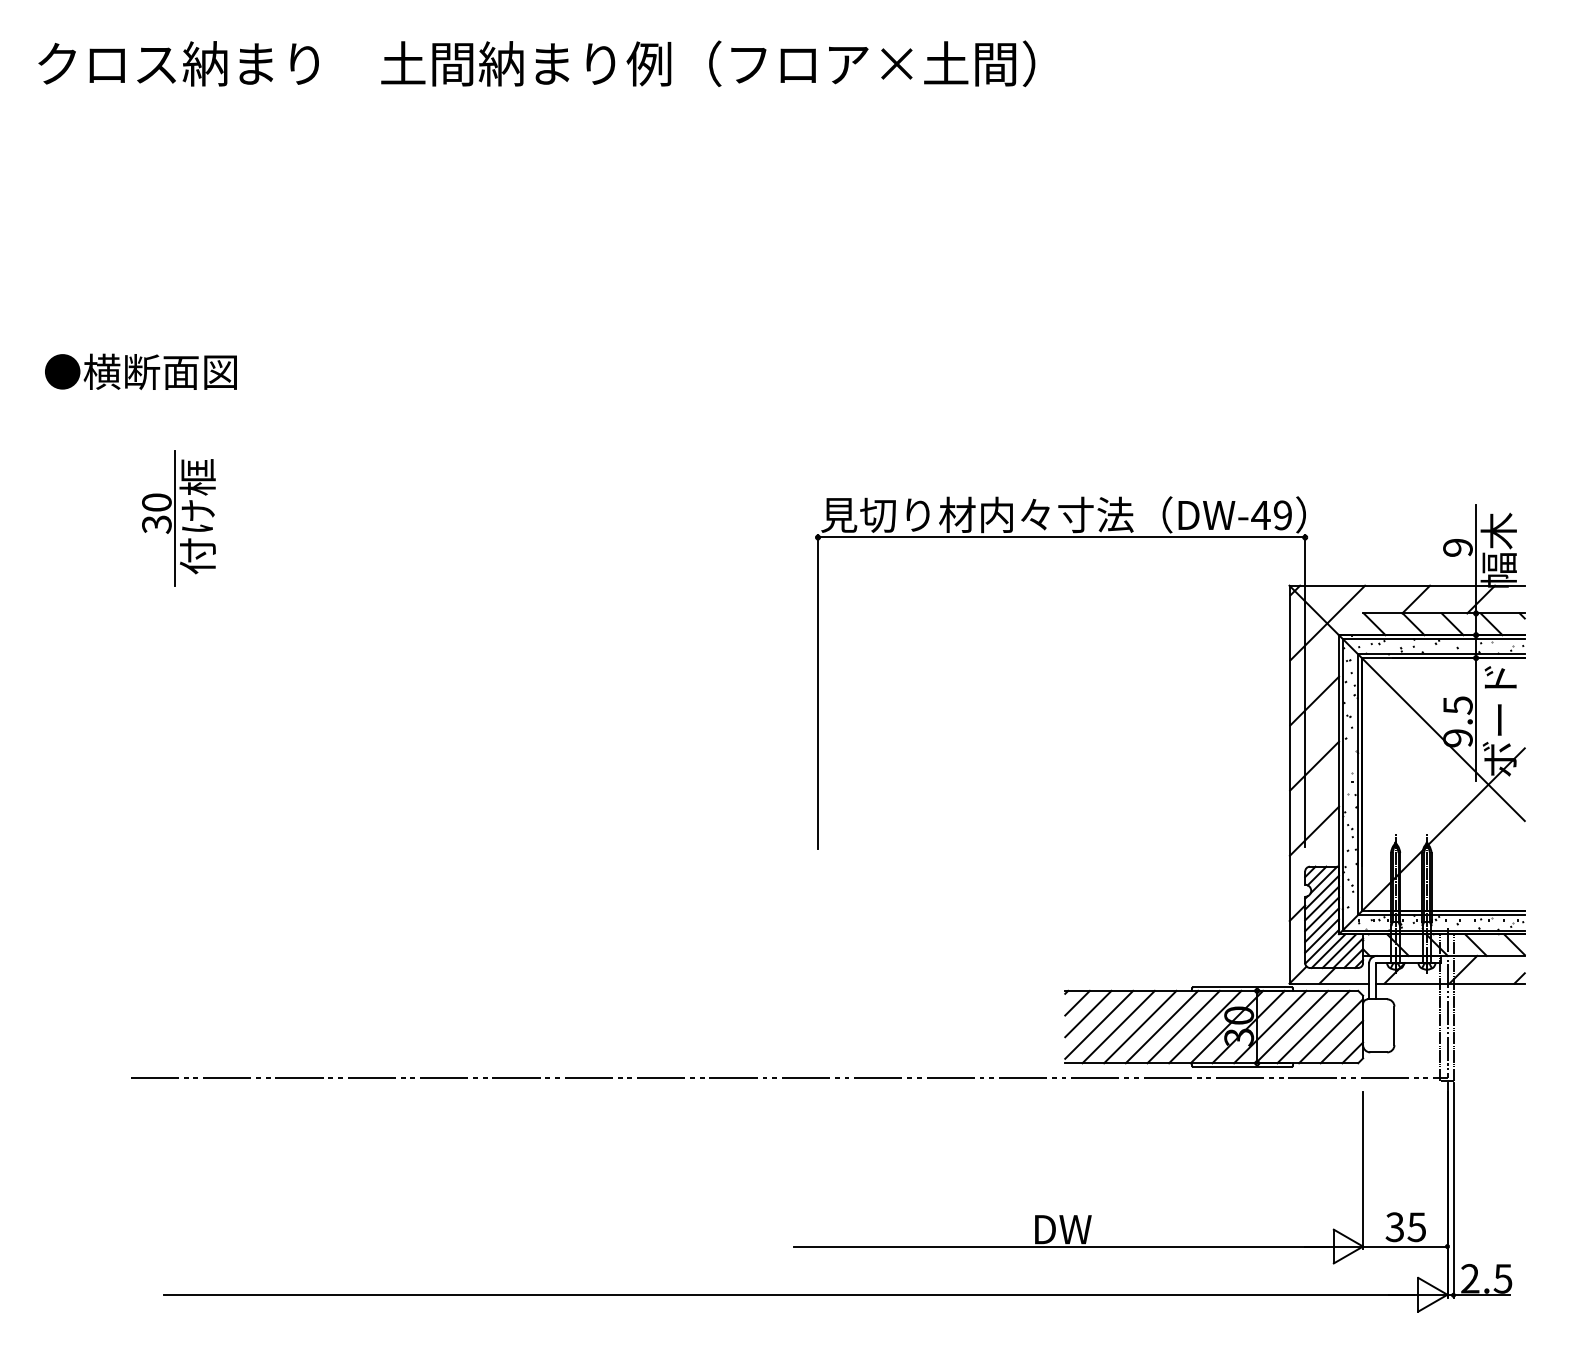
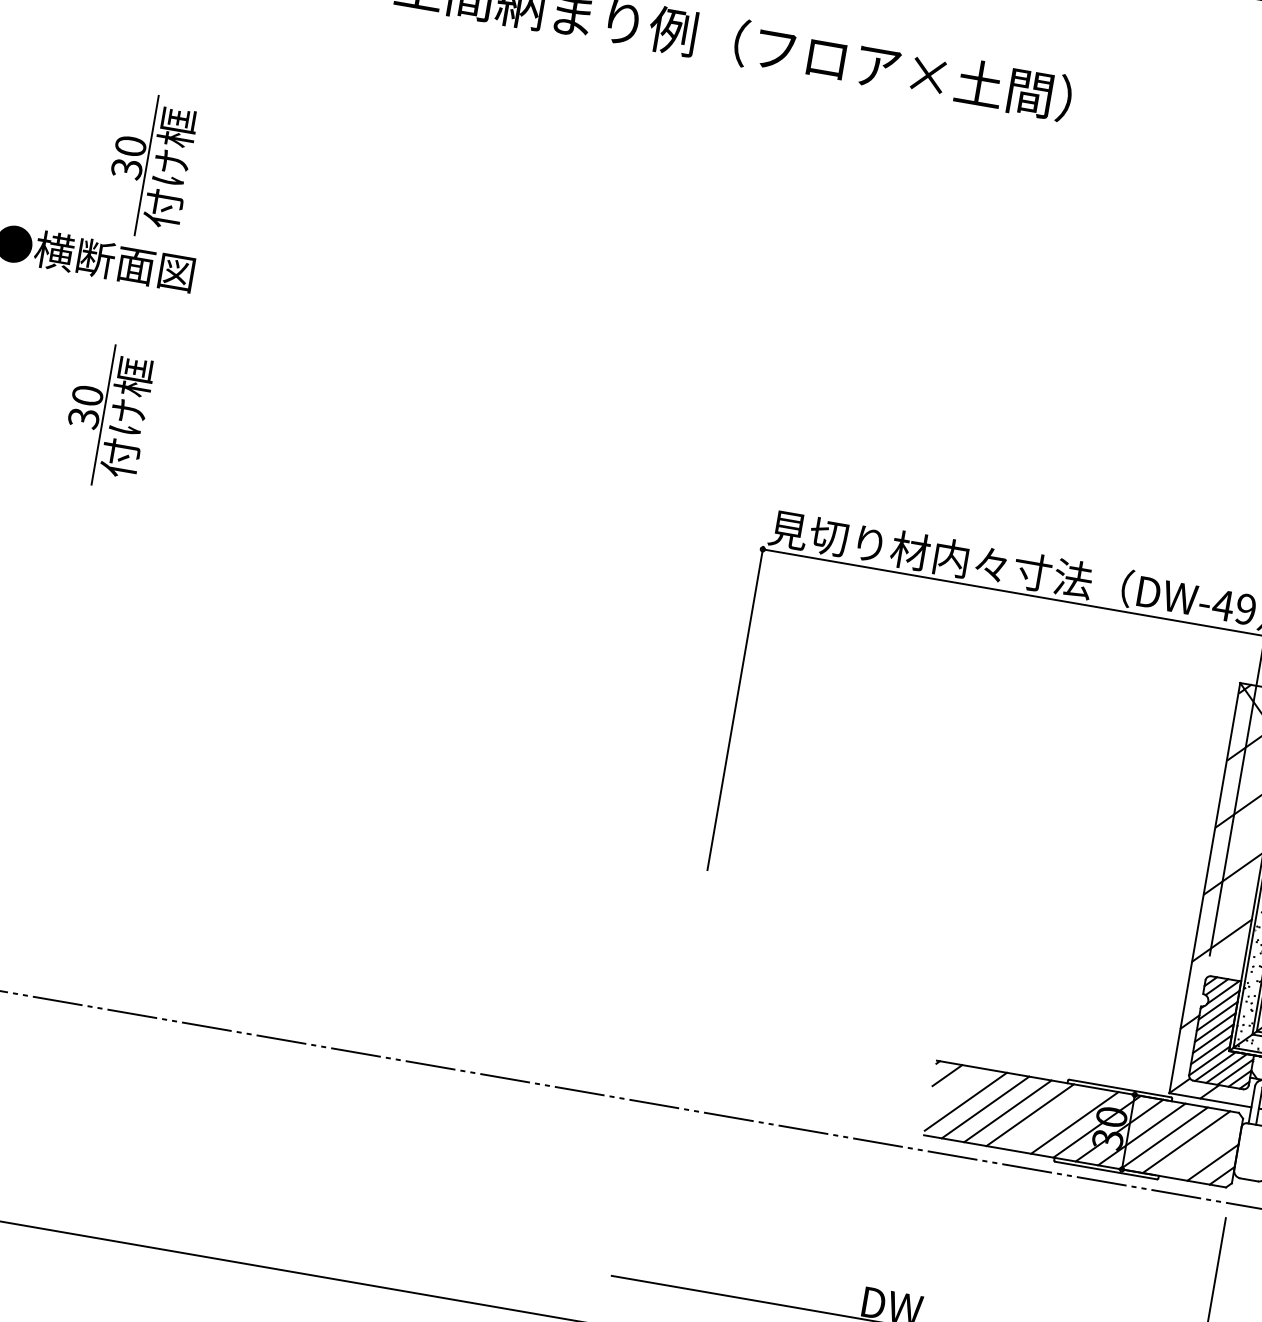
part: (178, 276) -> (150, 166), added
line: (1088, 1013) -> (956, 1088), removed
line: (1183, 1026) -> (1052, 1118), removed
line: (1331, 1031) -> (1204, 1149), removed

